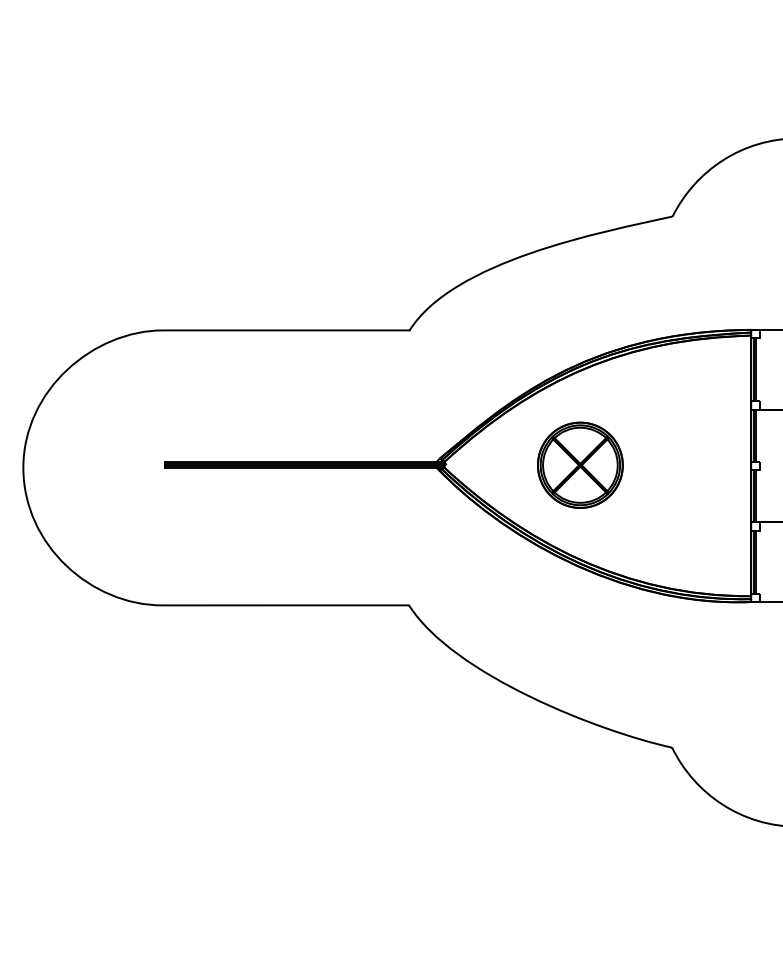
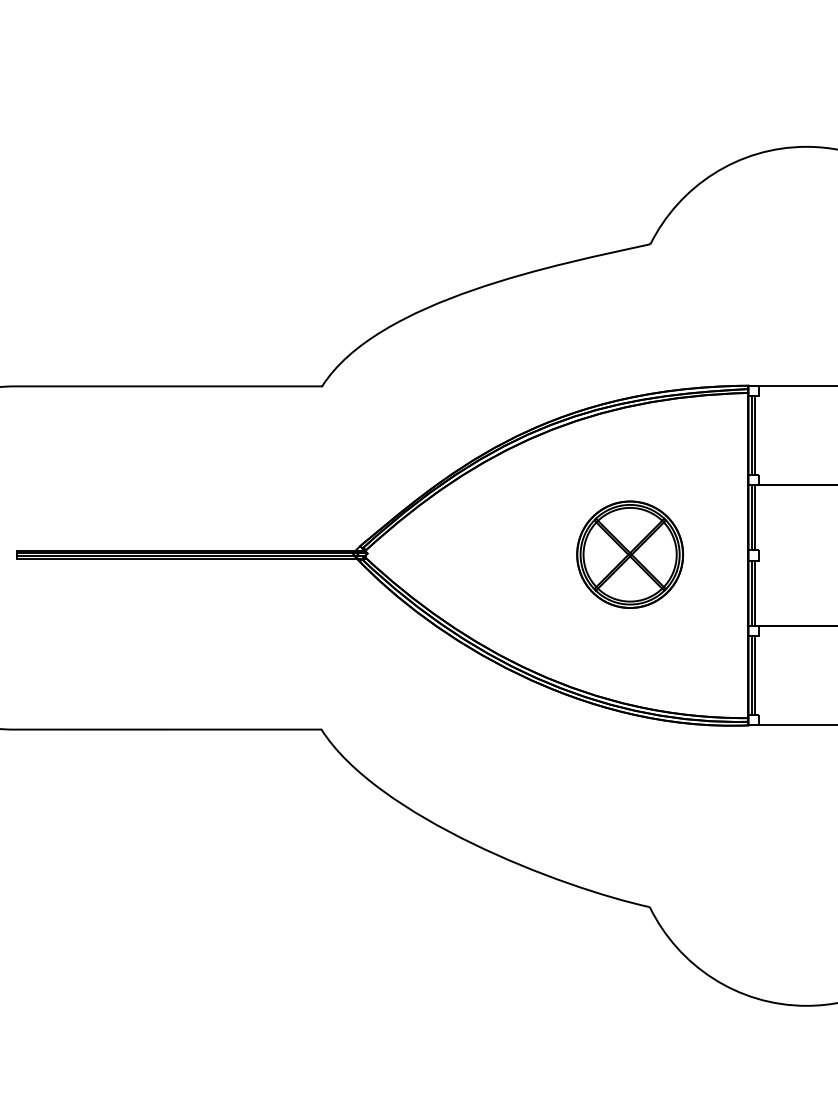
part: (580, 464) -> (630, 553), moved

